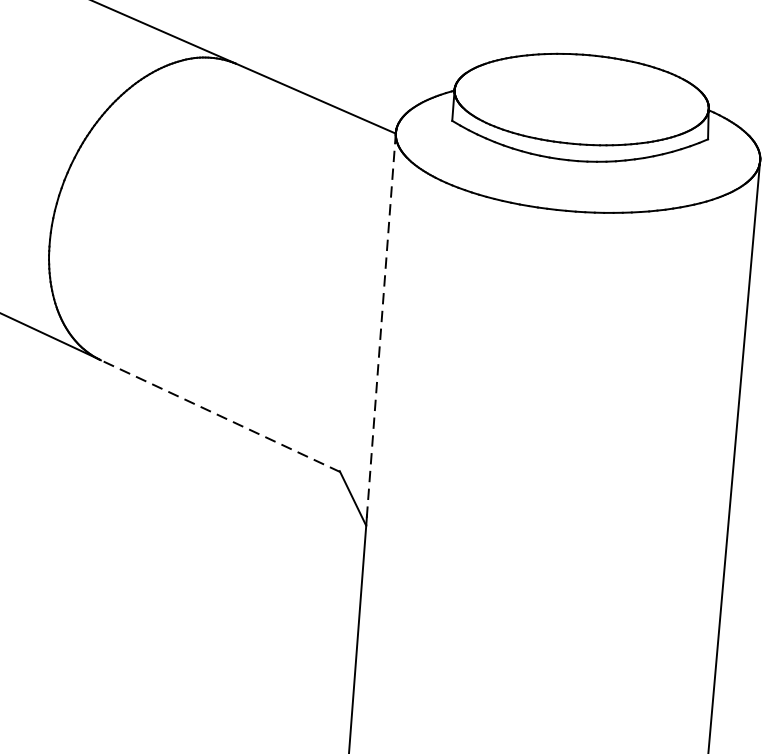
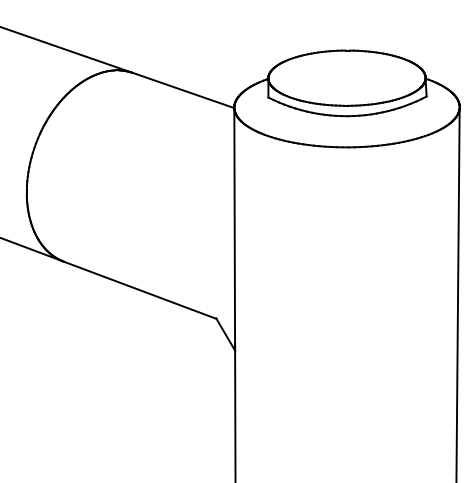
line: (380, 329) -> (234, 229), dashed -> solid
line: (219, 416) -> (139, 290), dashed -> solid

